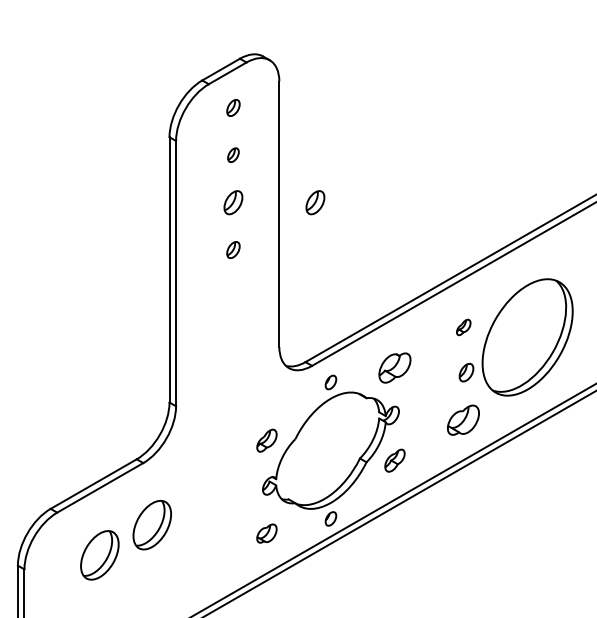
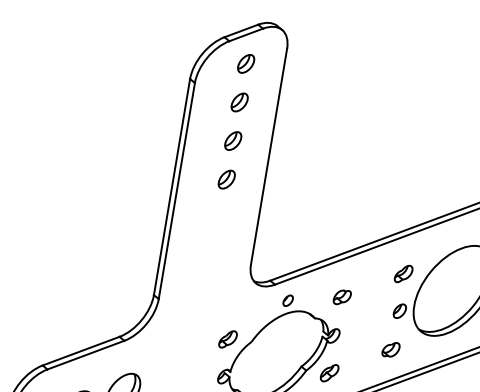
part: (233, 107) -> (246, 63), size x1.43
part: (233, 154) -> (239, 101), size x1.67
part: (315, 202) -> (300, 152), removed
part: (233, 249) -> (226, 179), size x1.43
part: (463, 327) -> (403, 274), size x1.43
part: (394, 367) -> (341, 297), size x0.62
part: (463, 420) -> (390, 349), size x0.62

